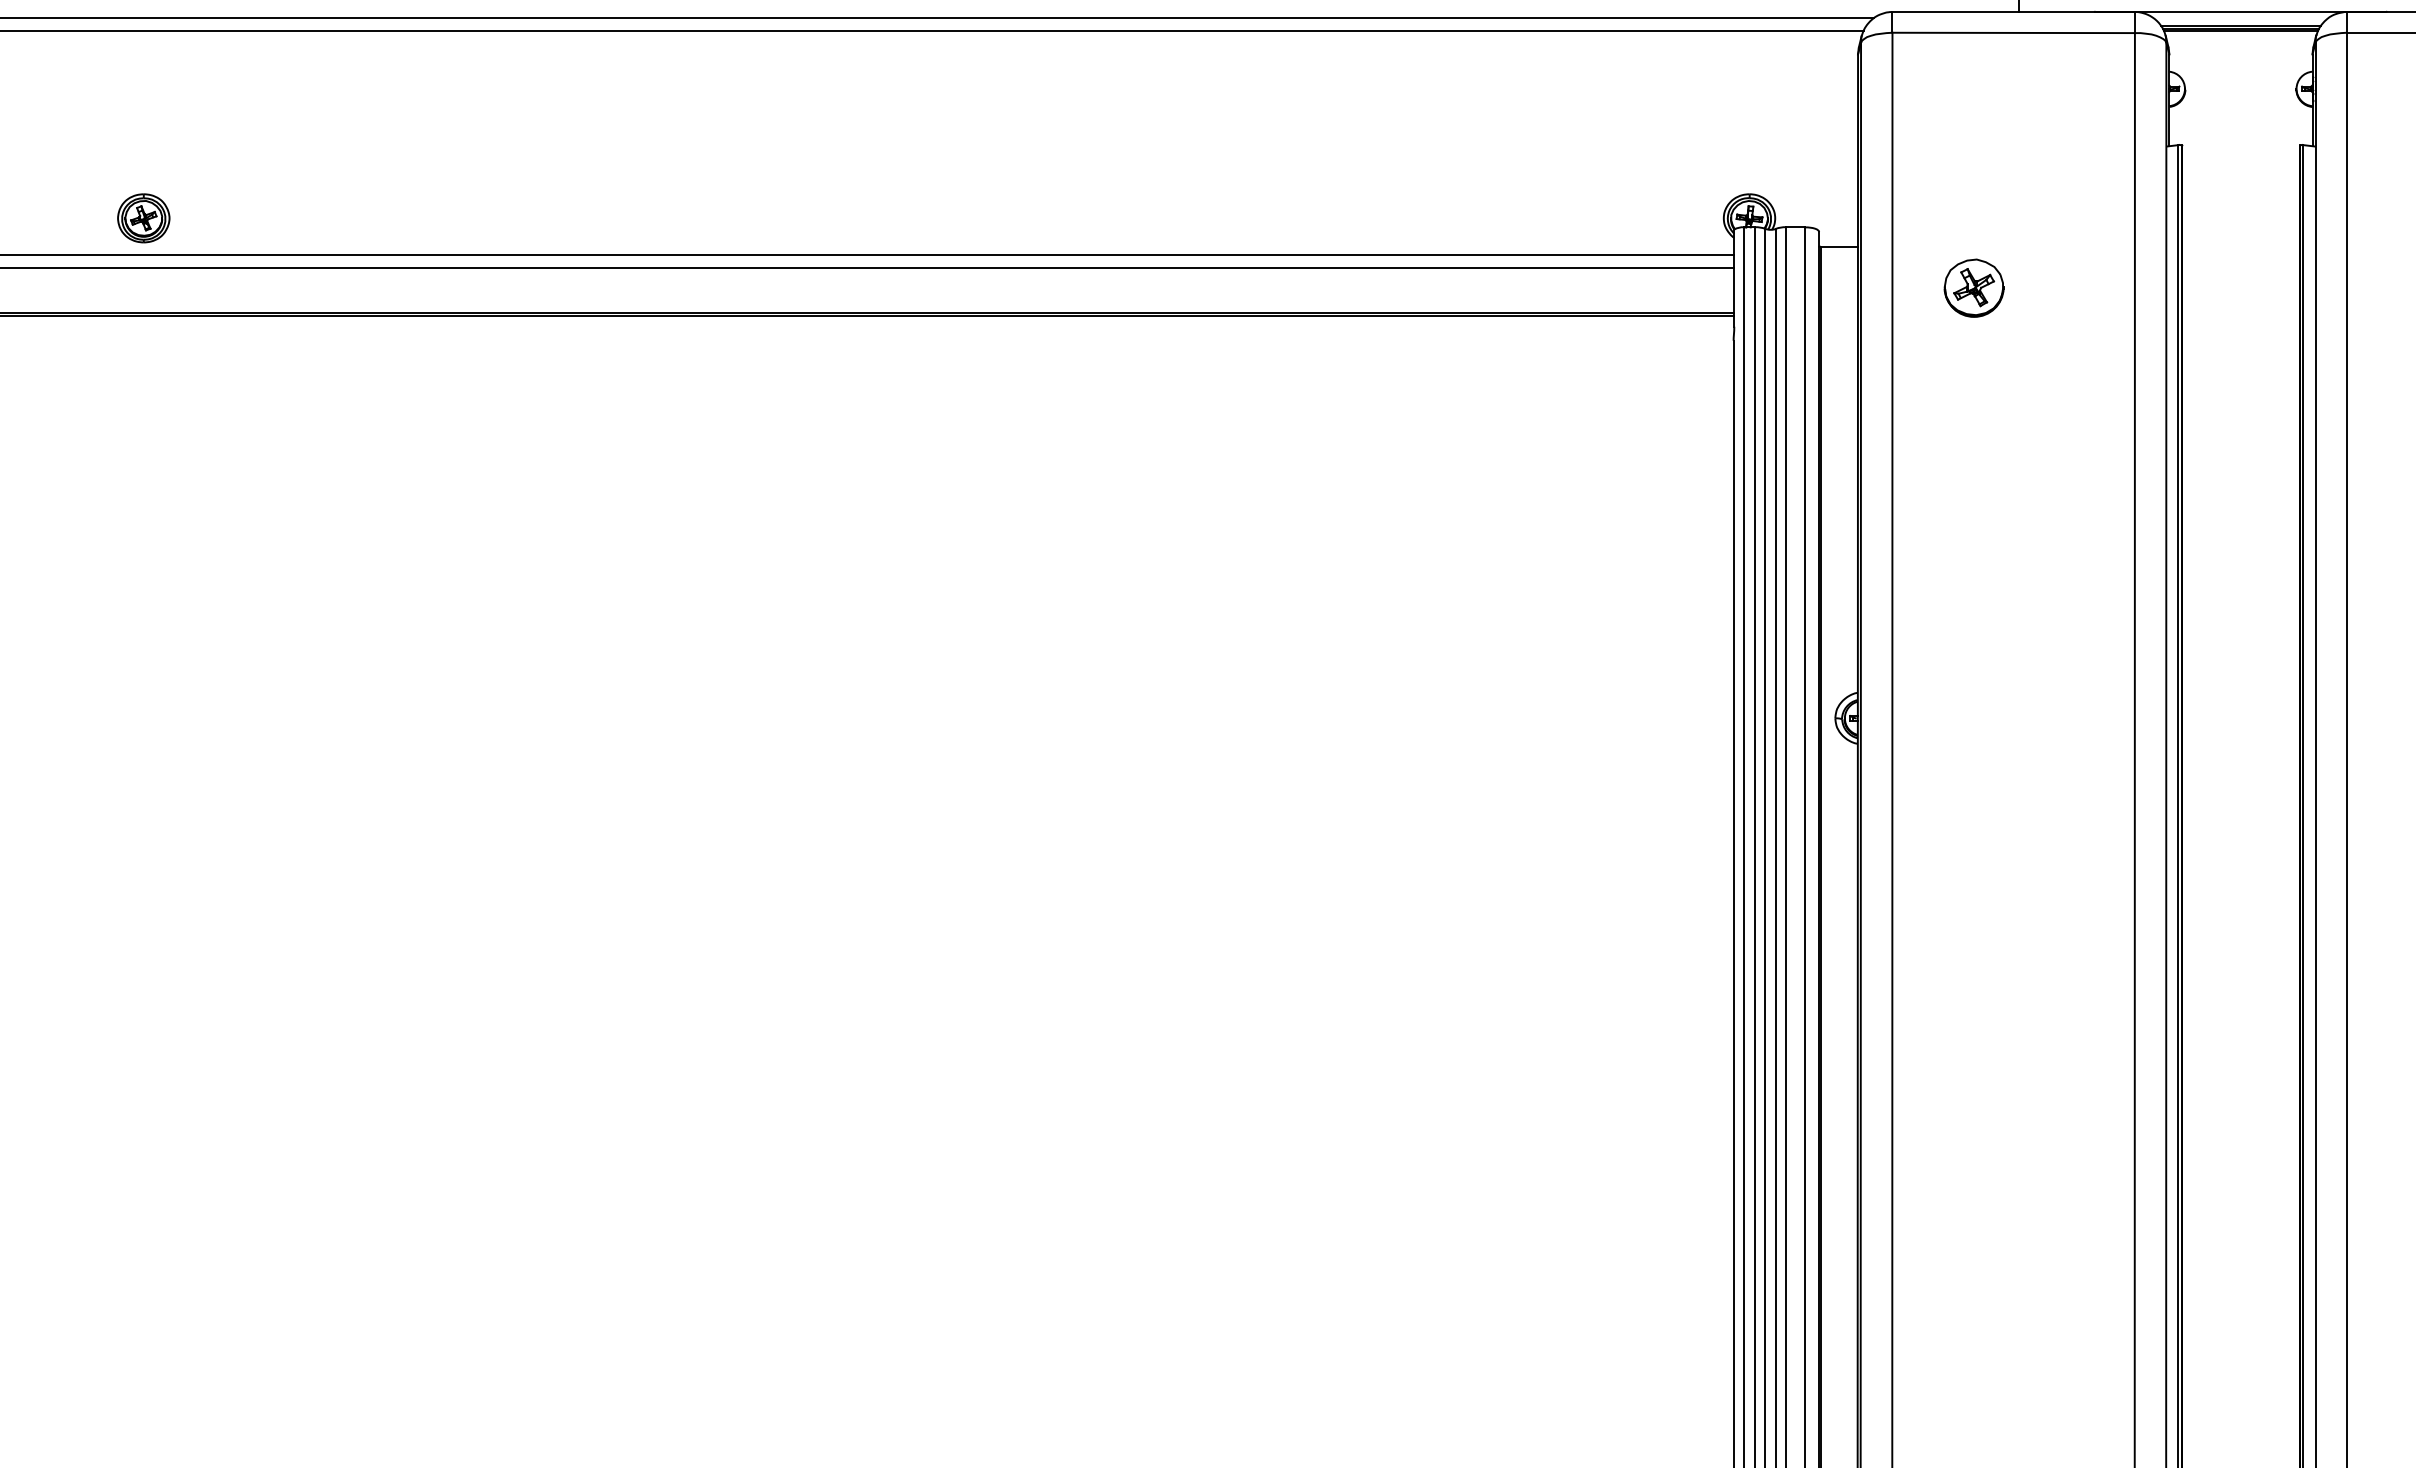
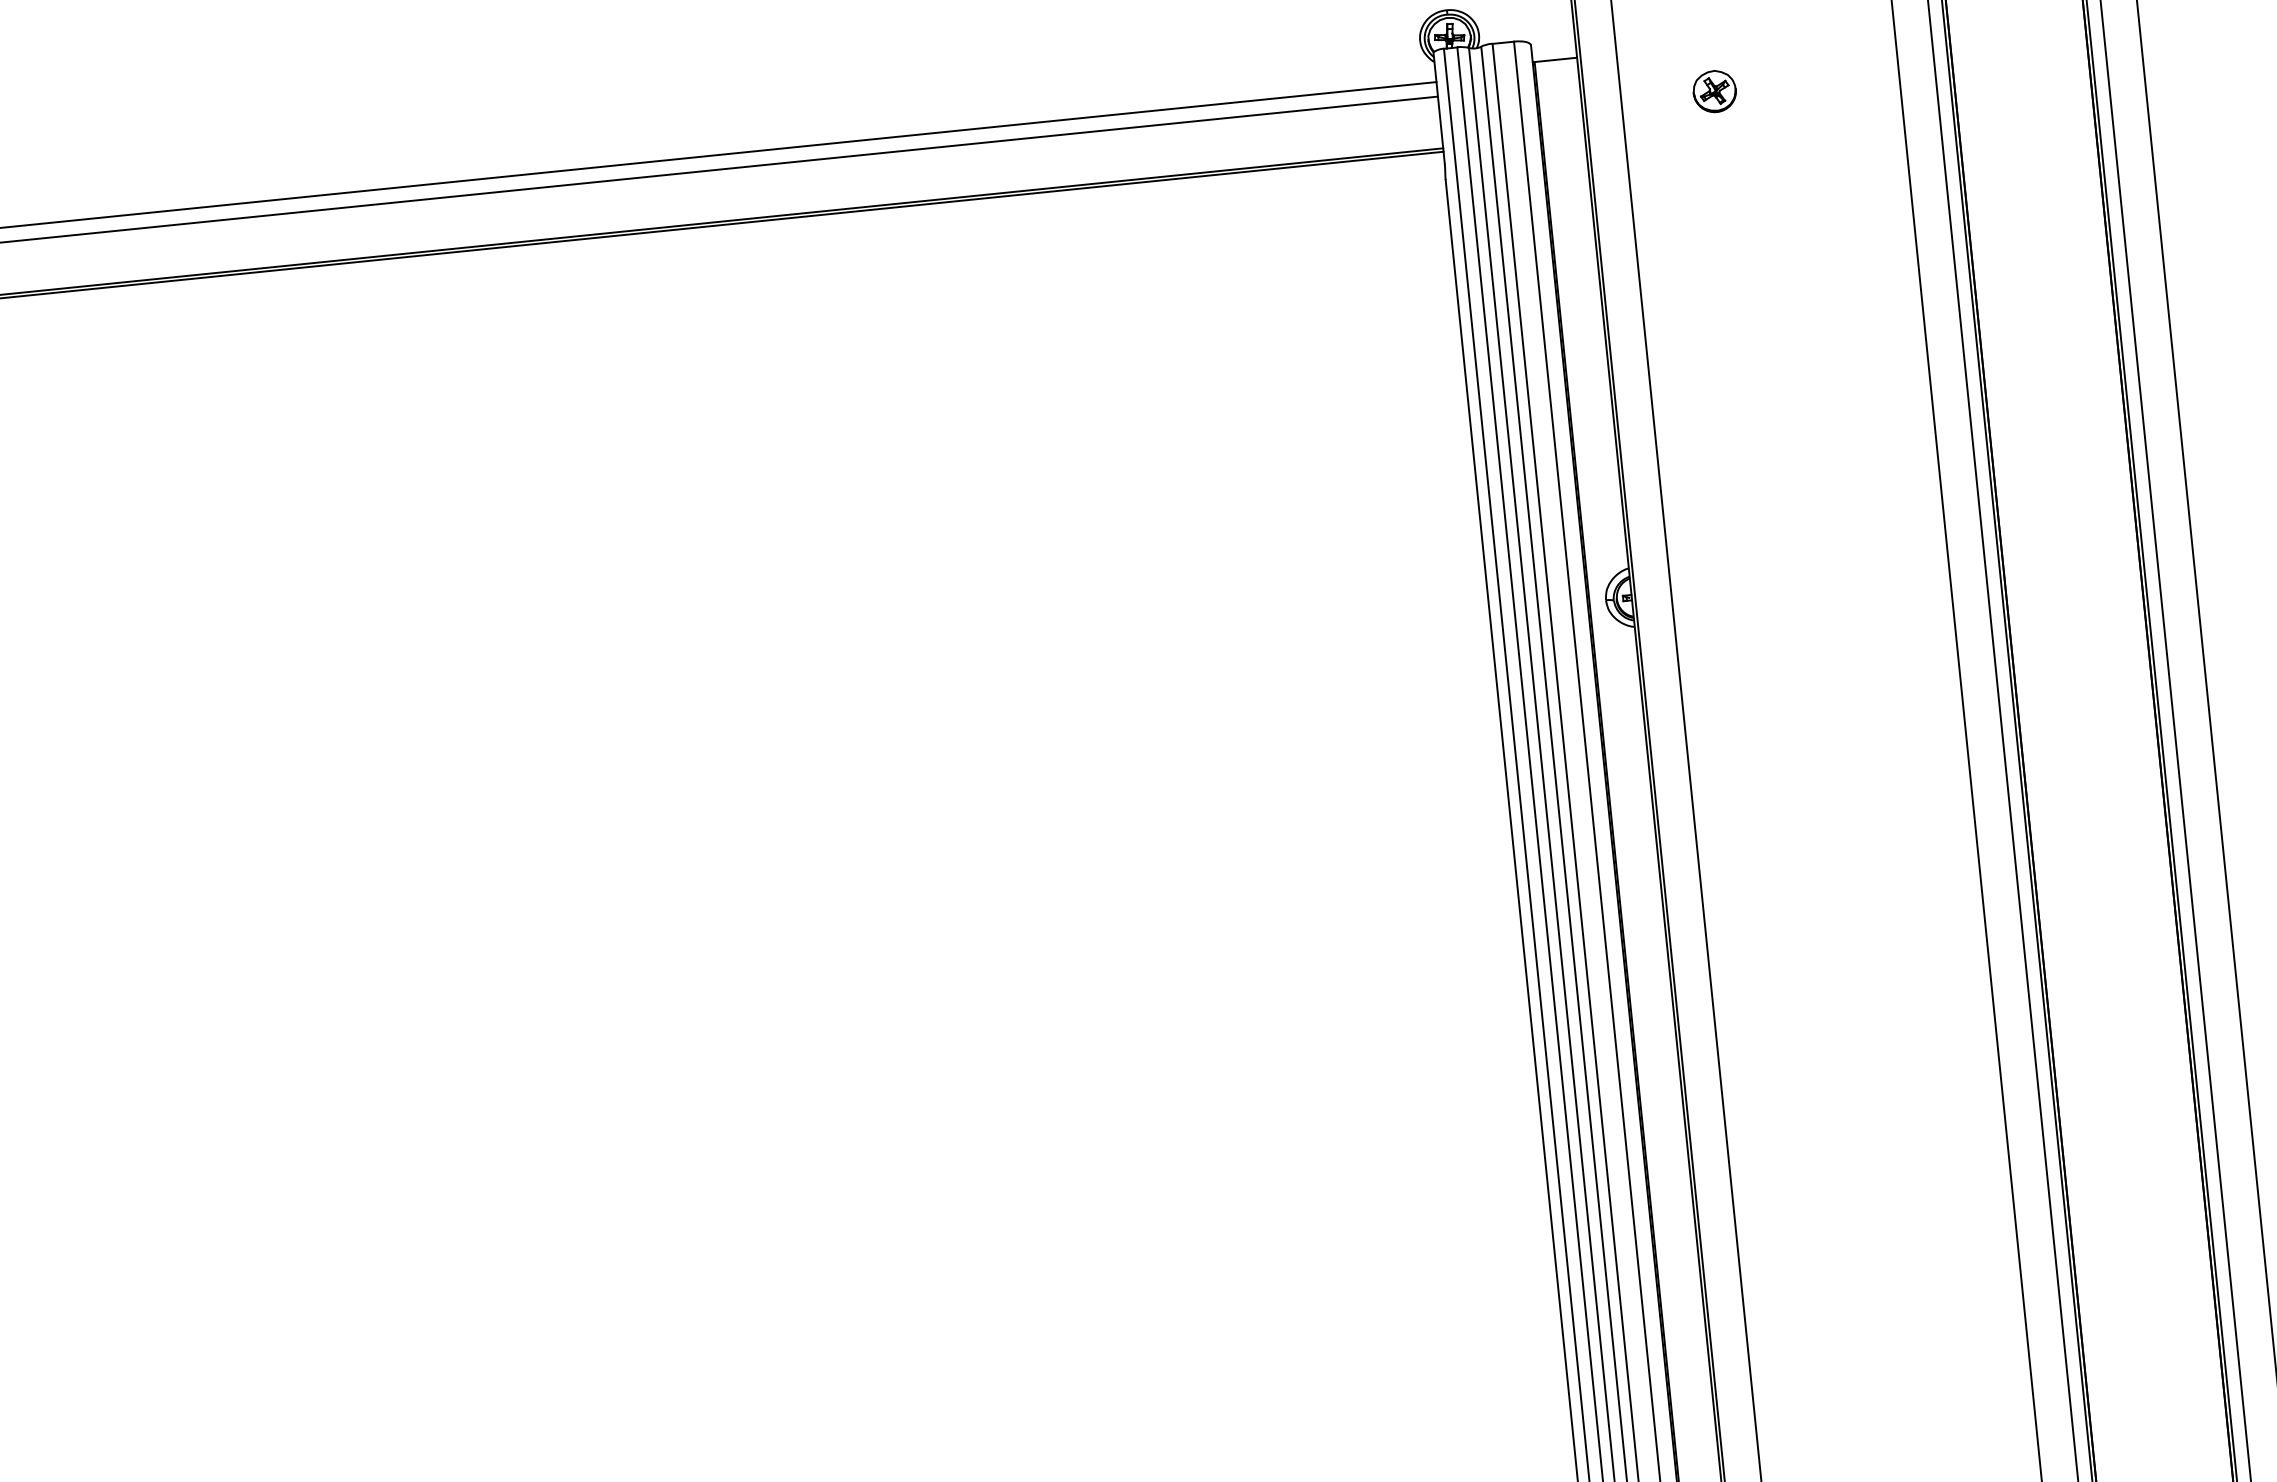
part: (1973, 287) -> (1714, 90), size x0.62

